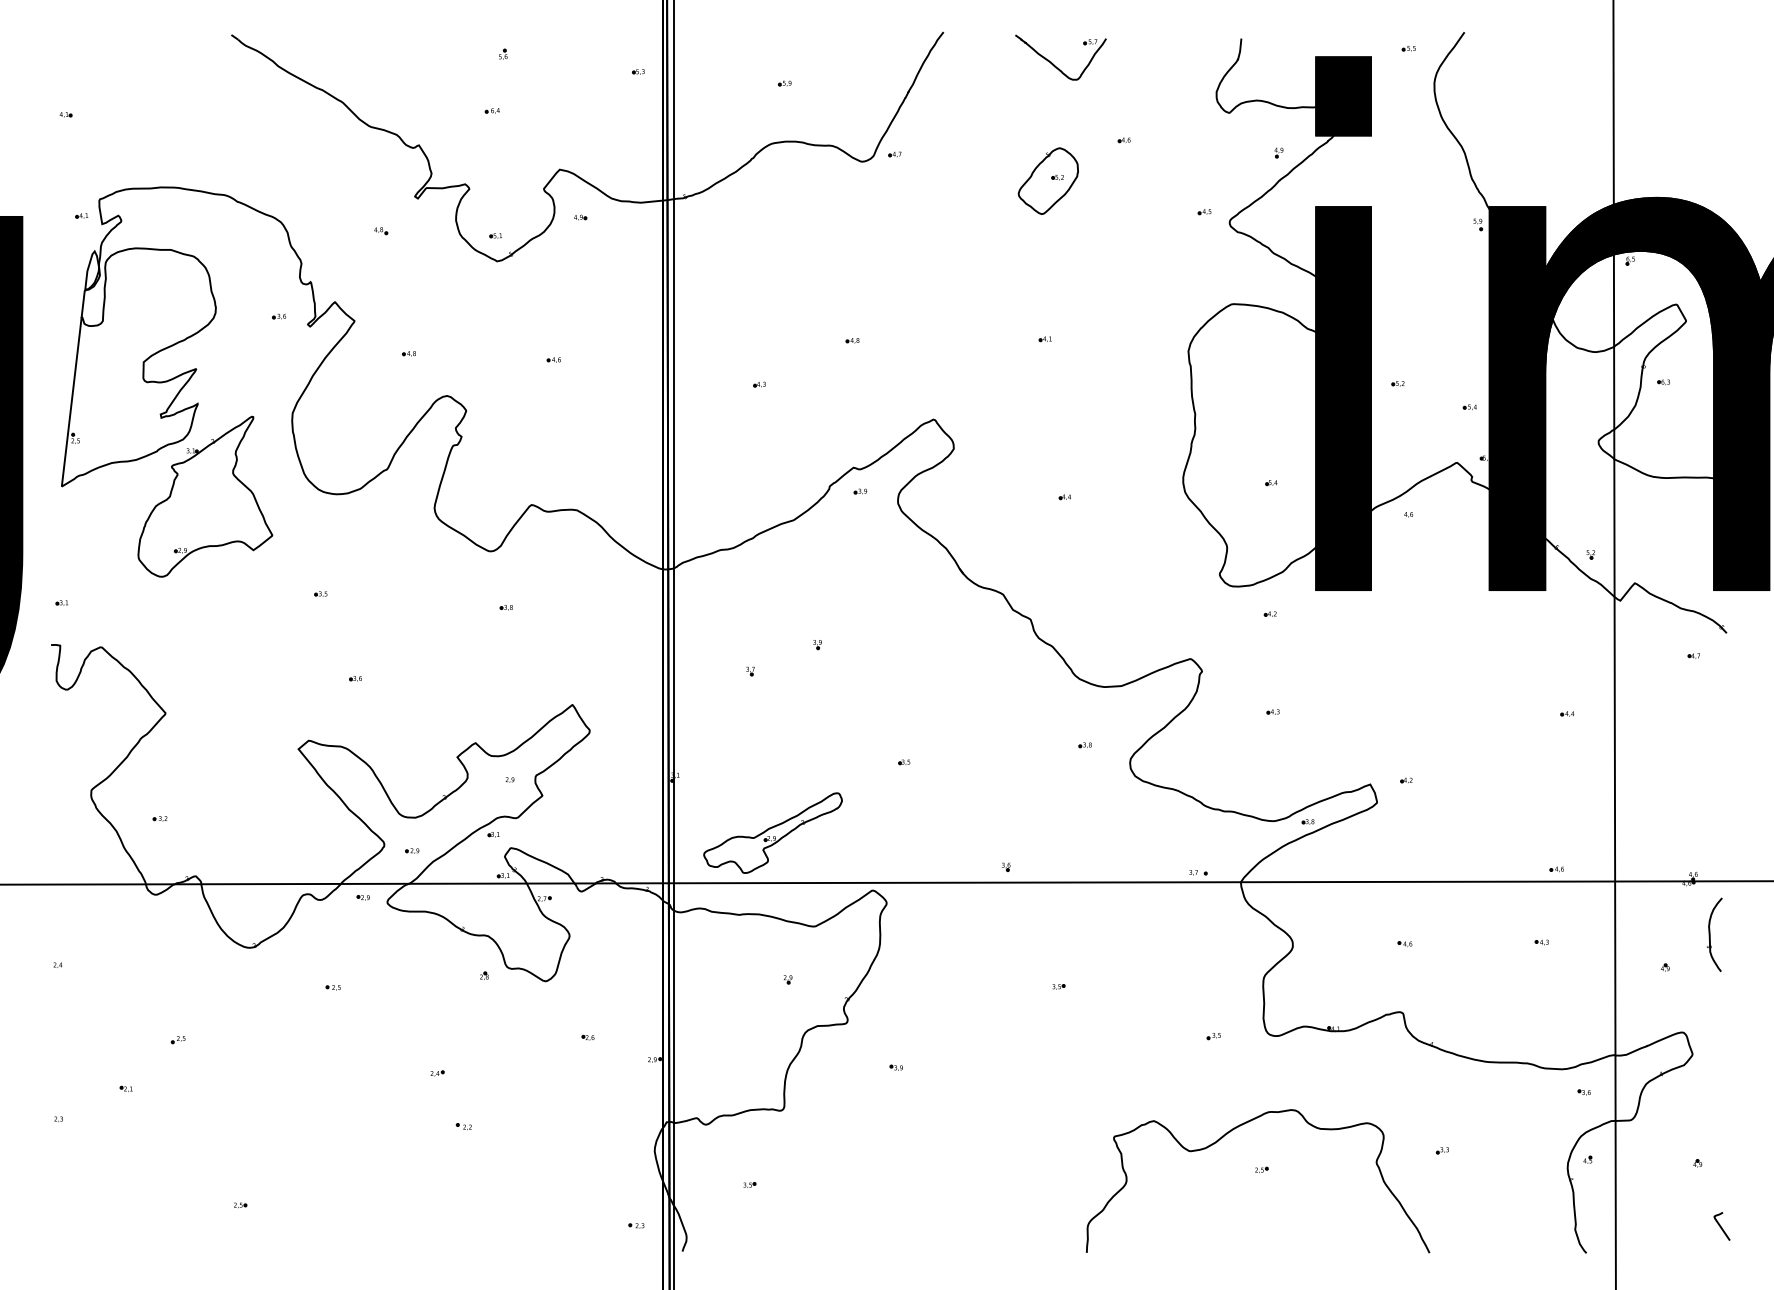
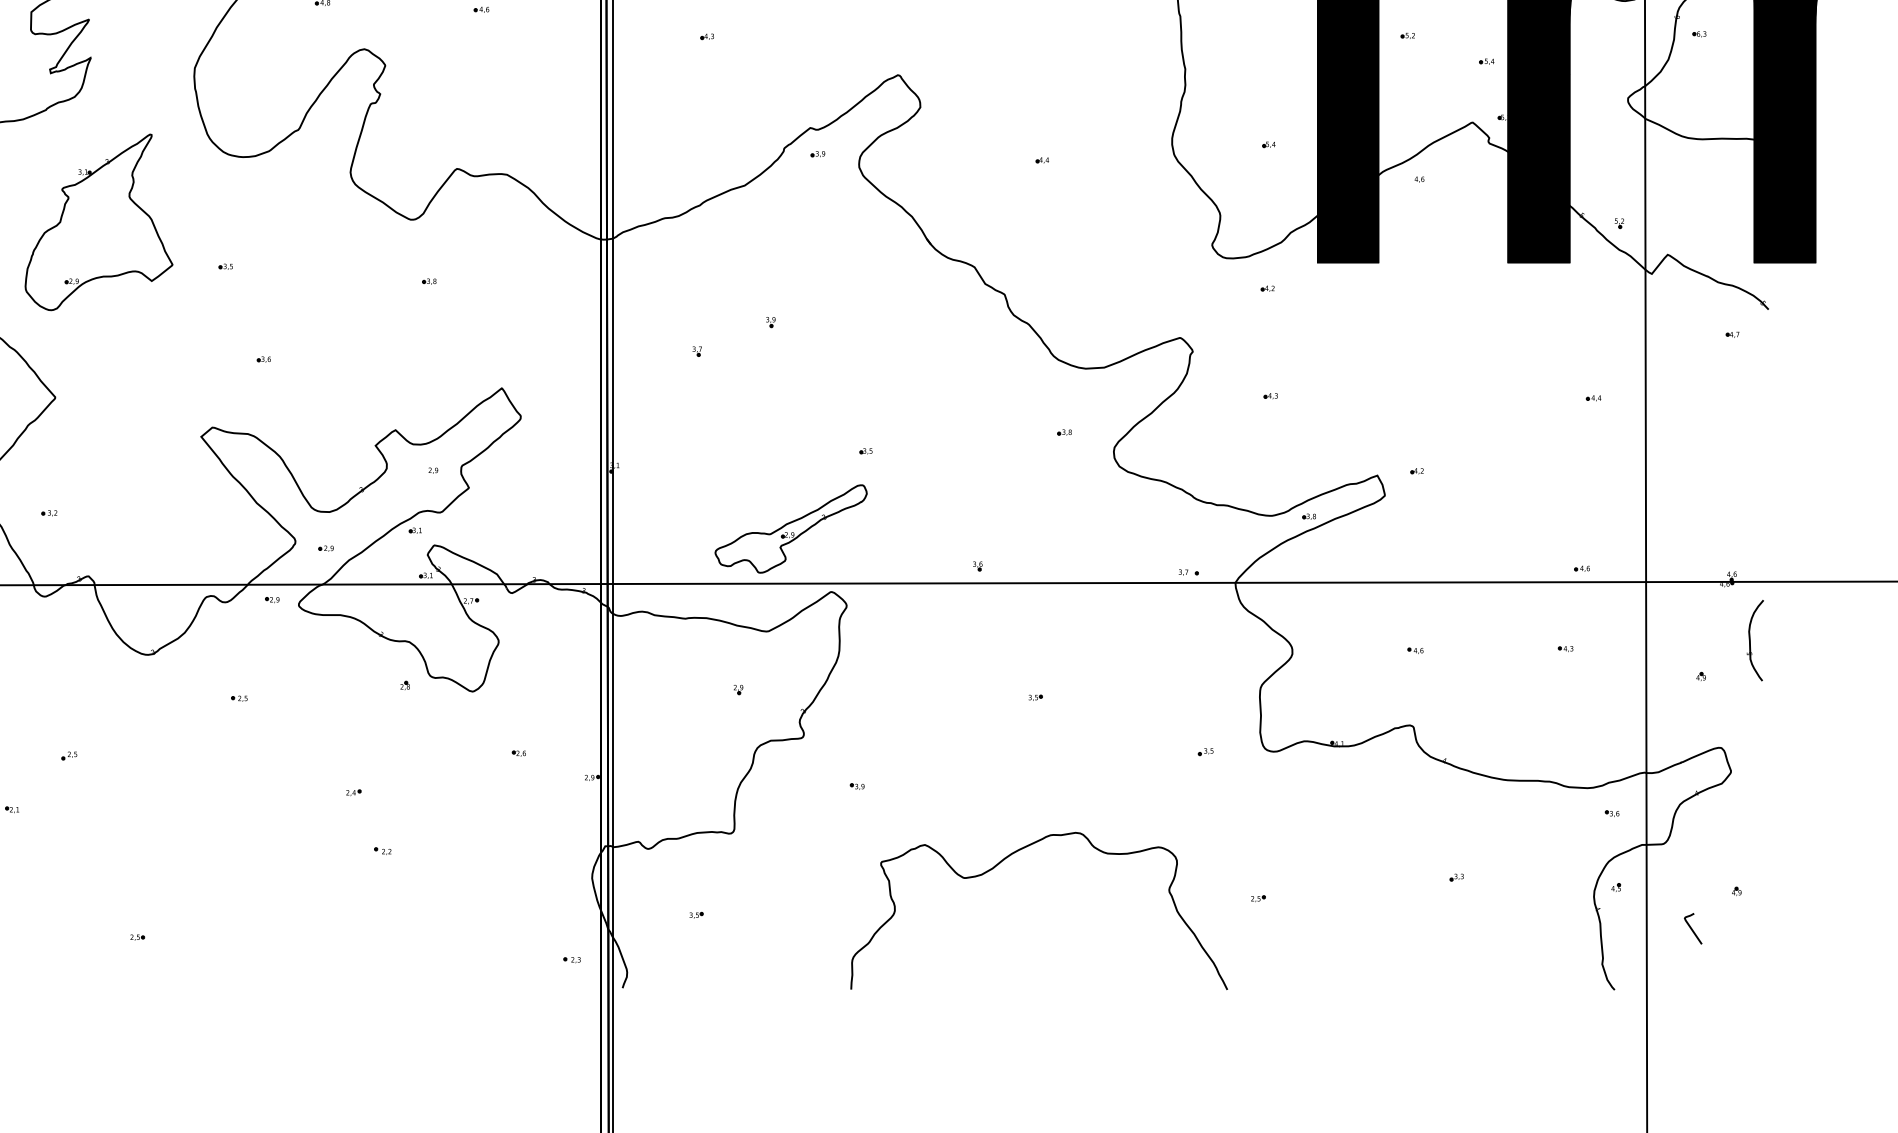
part: (205, 496) -> (99, 222), moved
part: (772, 832) -> (790, 528), moved
curve: (1222, 1138) -> (1000, 864), moved
curve: (1721, 1226) -> (1692, 928), moved

